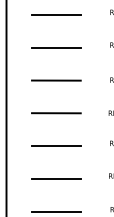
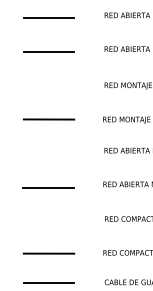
line: (55, 80) -> (48, 85), removed
line: (55, 145) -> (48, 152), removed
line: (55, 212) -> (48, 221), removed

